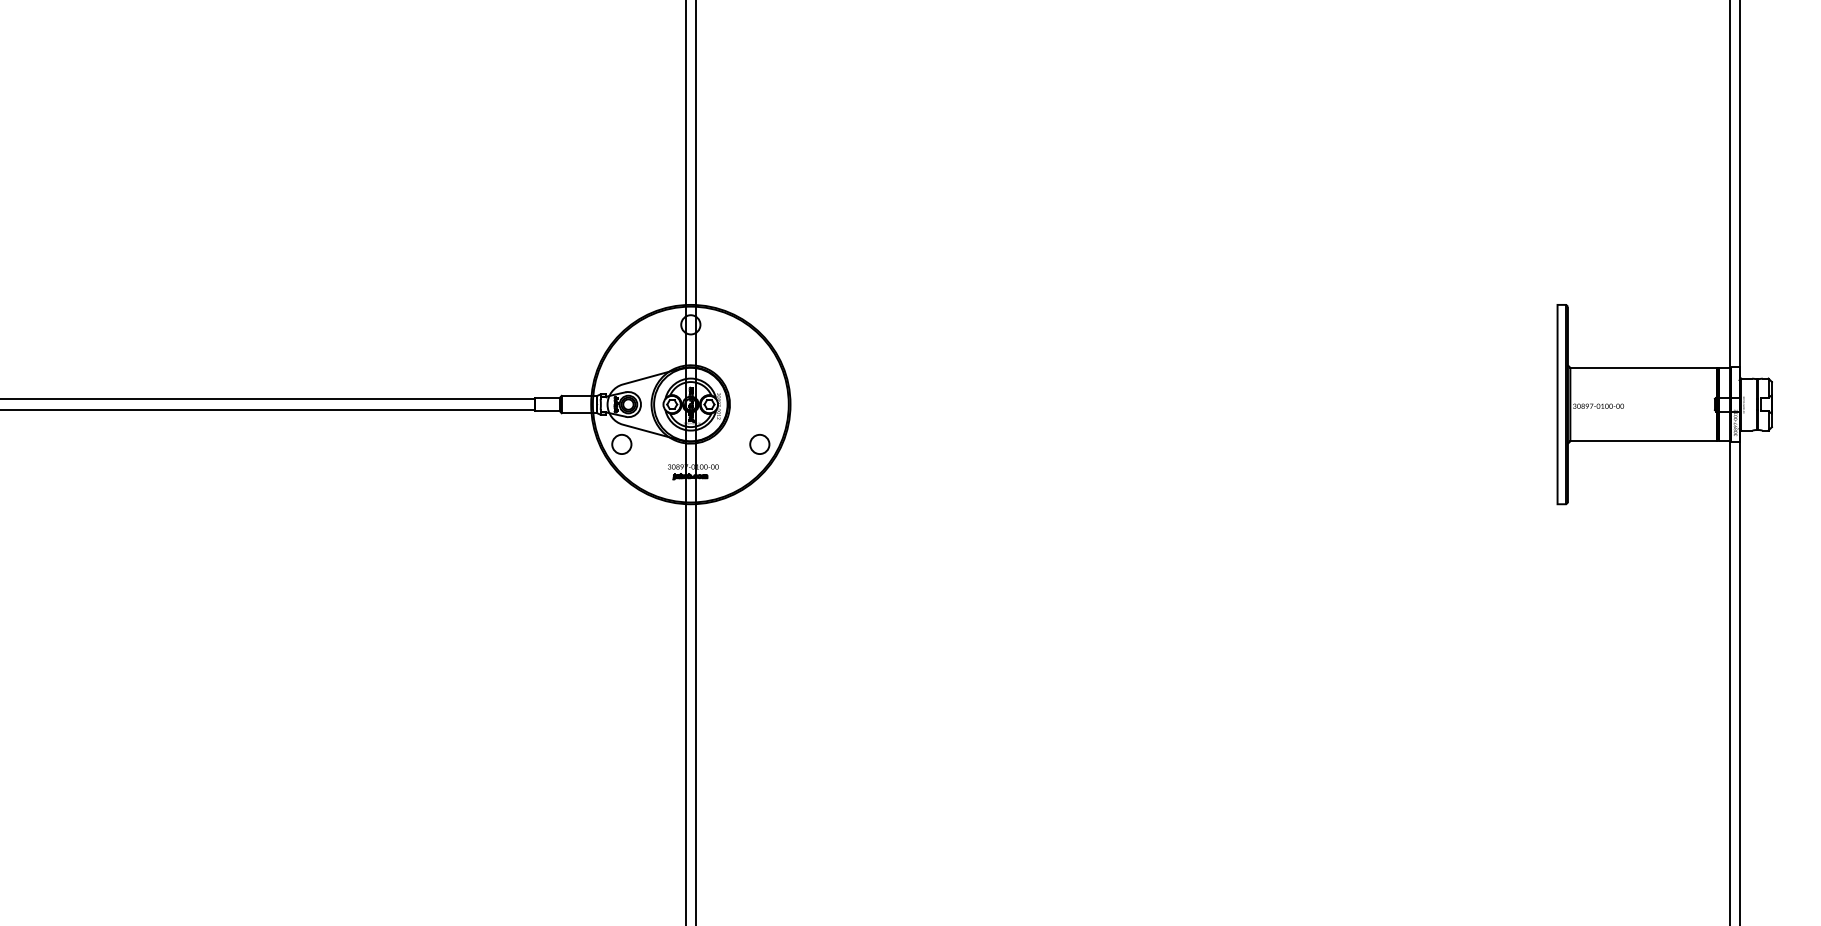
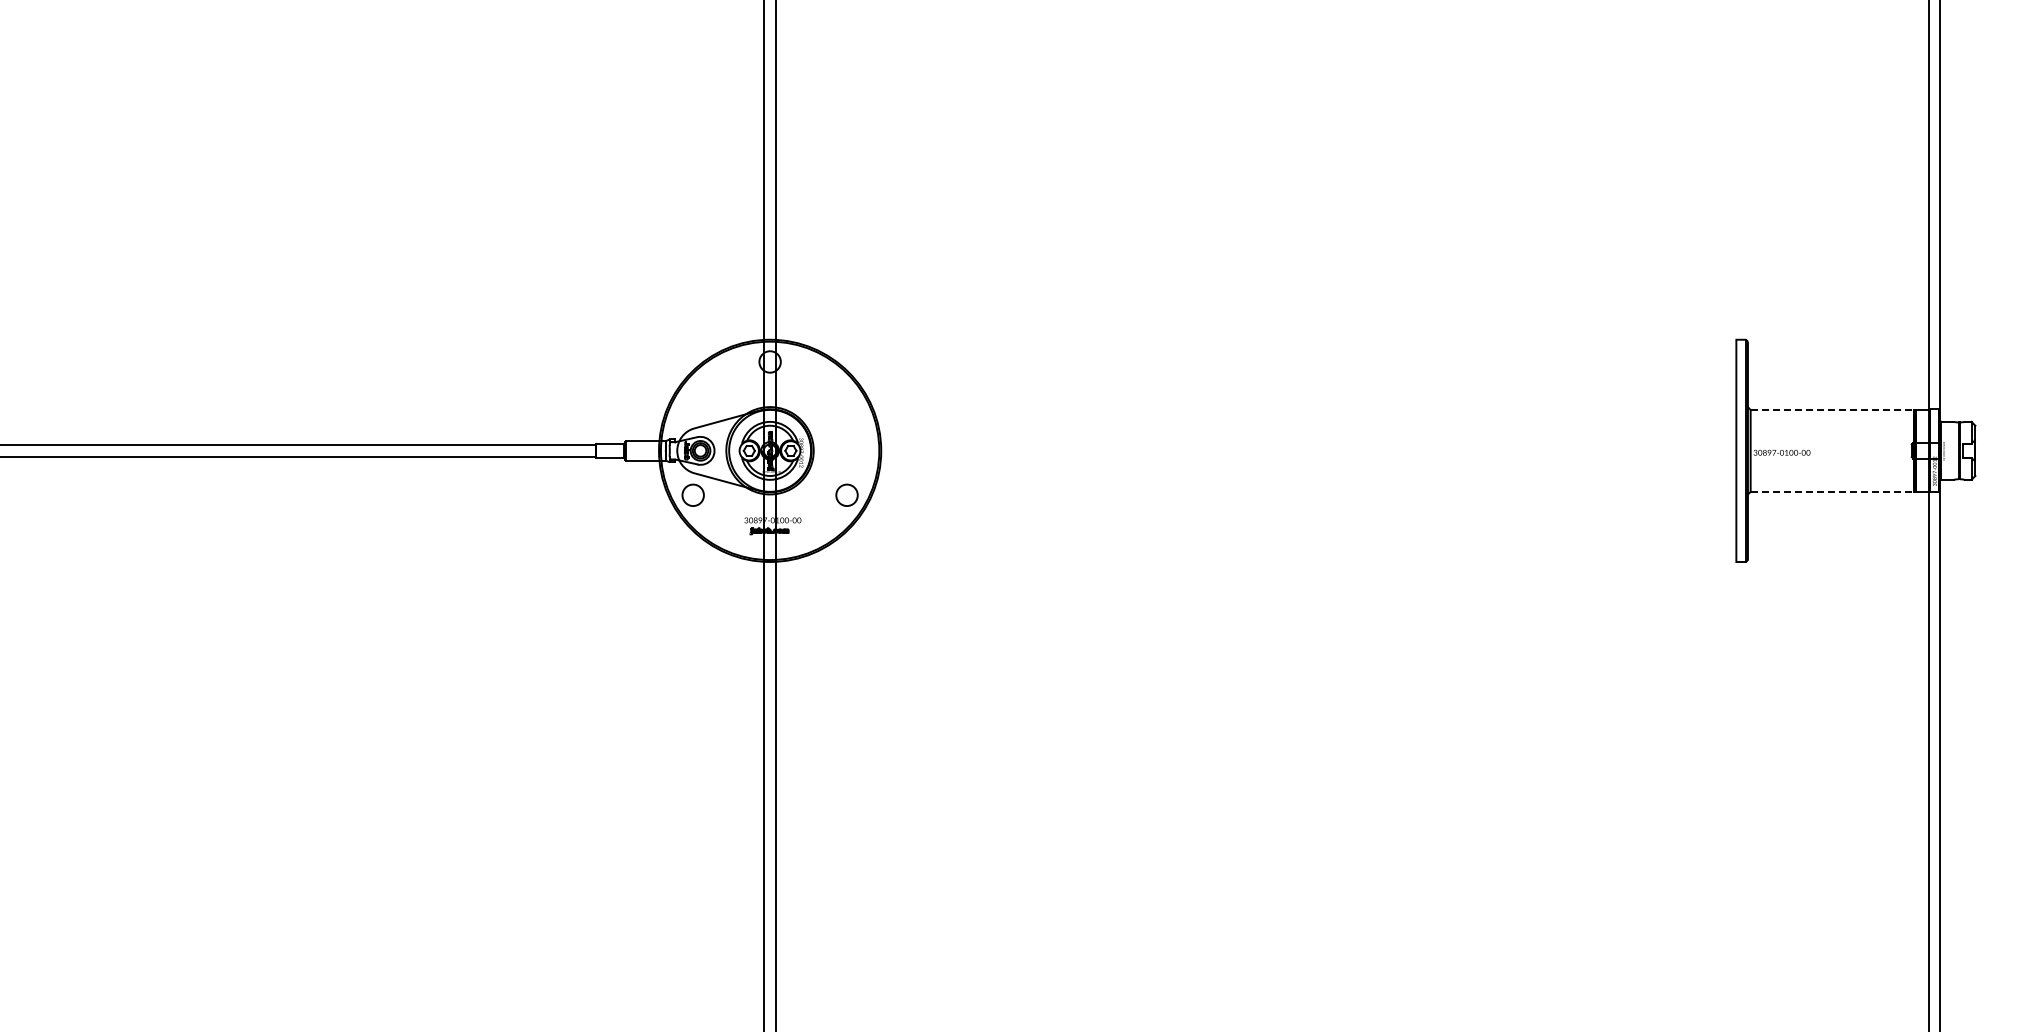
line: (1643, 367) -> (1832, 409), solid -> dashed
line: (1643, 441) -> (1832, 491), solid -> dashed

